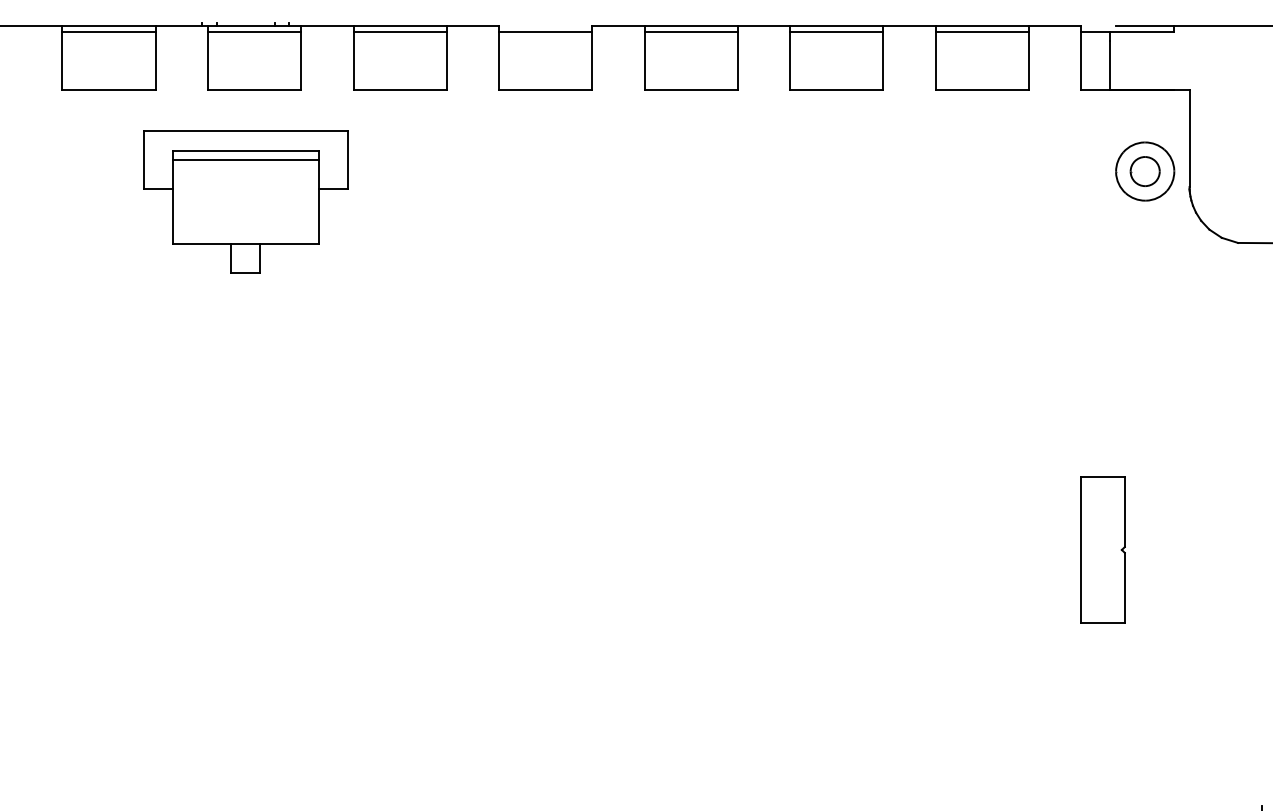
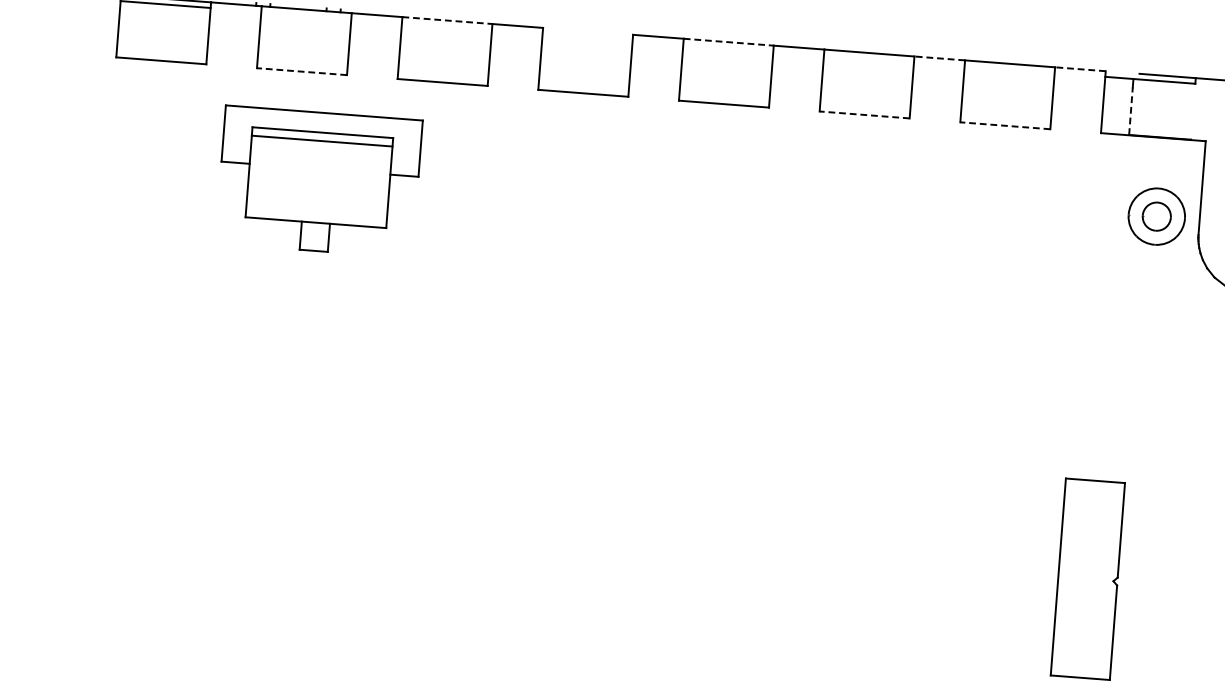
line: (400, 26) -> (447, 21), solid -> dashed
line: (691, 26) -> (729, 42), solid -> dashed
line: (908, 26) -> (938, 58), solid -> dashed
line: (1054, 26) -> (1079, 69), solid -> dashed
line: (254, 31) -> (306, 15), removed
line: (399, 31) -> (446, 25), removed
line: (545, 31) -> (587, 36), removed
line: (690, 31) -> (727, 47), removed
line: (836, 31) -> (868, 58), removed
line: (981, 31) -> (1009, 69), removed
line: (1110, 65) -> (1131, 111), solid -> dashed
line: (254, 90) -> (301, 72), solid -> dashed
line: (836, 90) -> (864, 115), solid -> dashed
line: (982, 90) -> (1005, 126), solid -> dashed
part: (245, 201) -> (318, 181), moved
part: (1102, 549) -> (1087, 578), size x1.4

